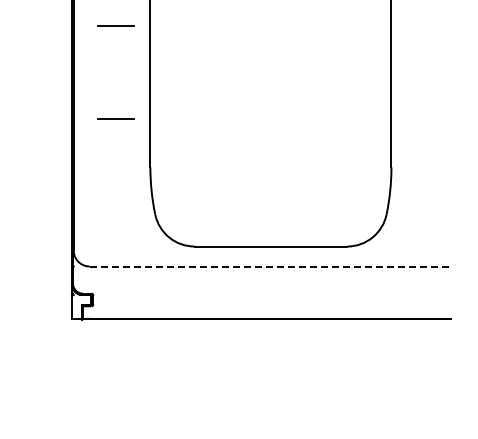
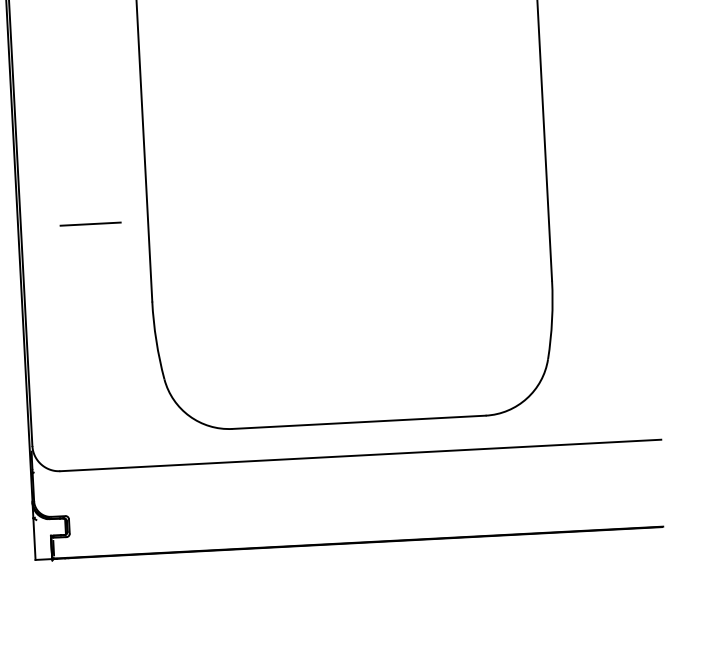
line: (115, 25) -> (82, 69), removed
line: (271, 266) -> (361, 455), dashed -> solid

